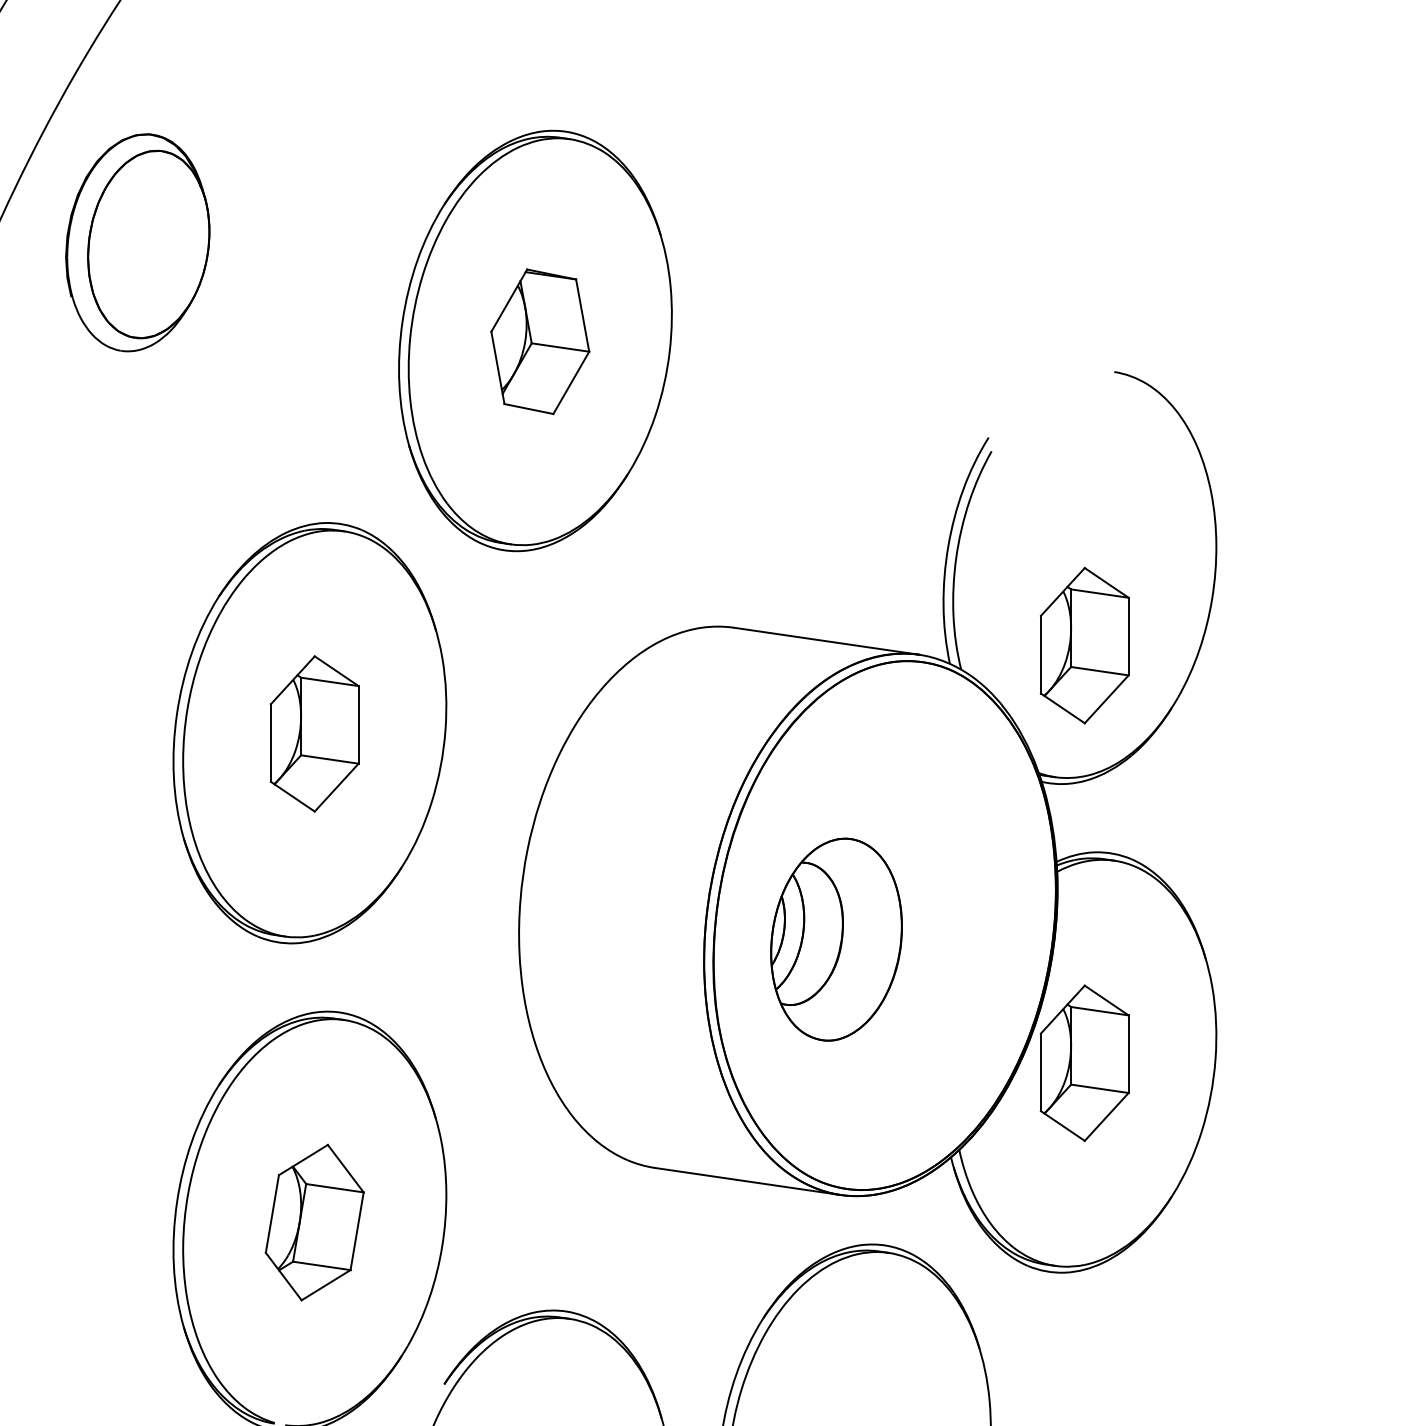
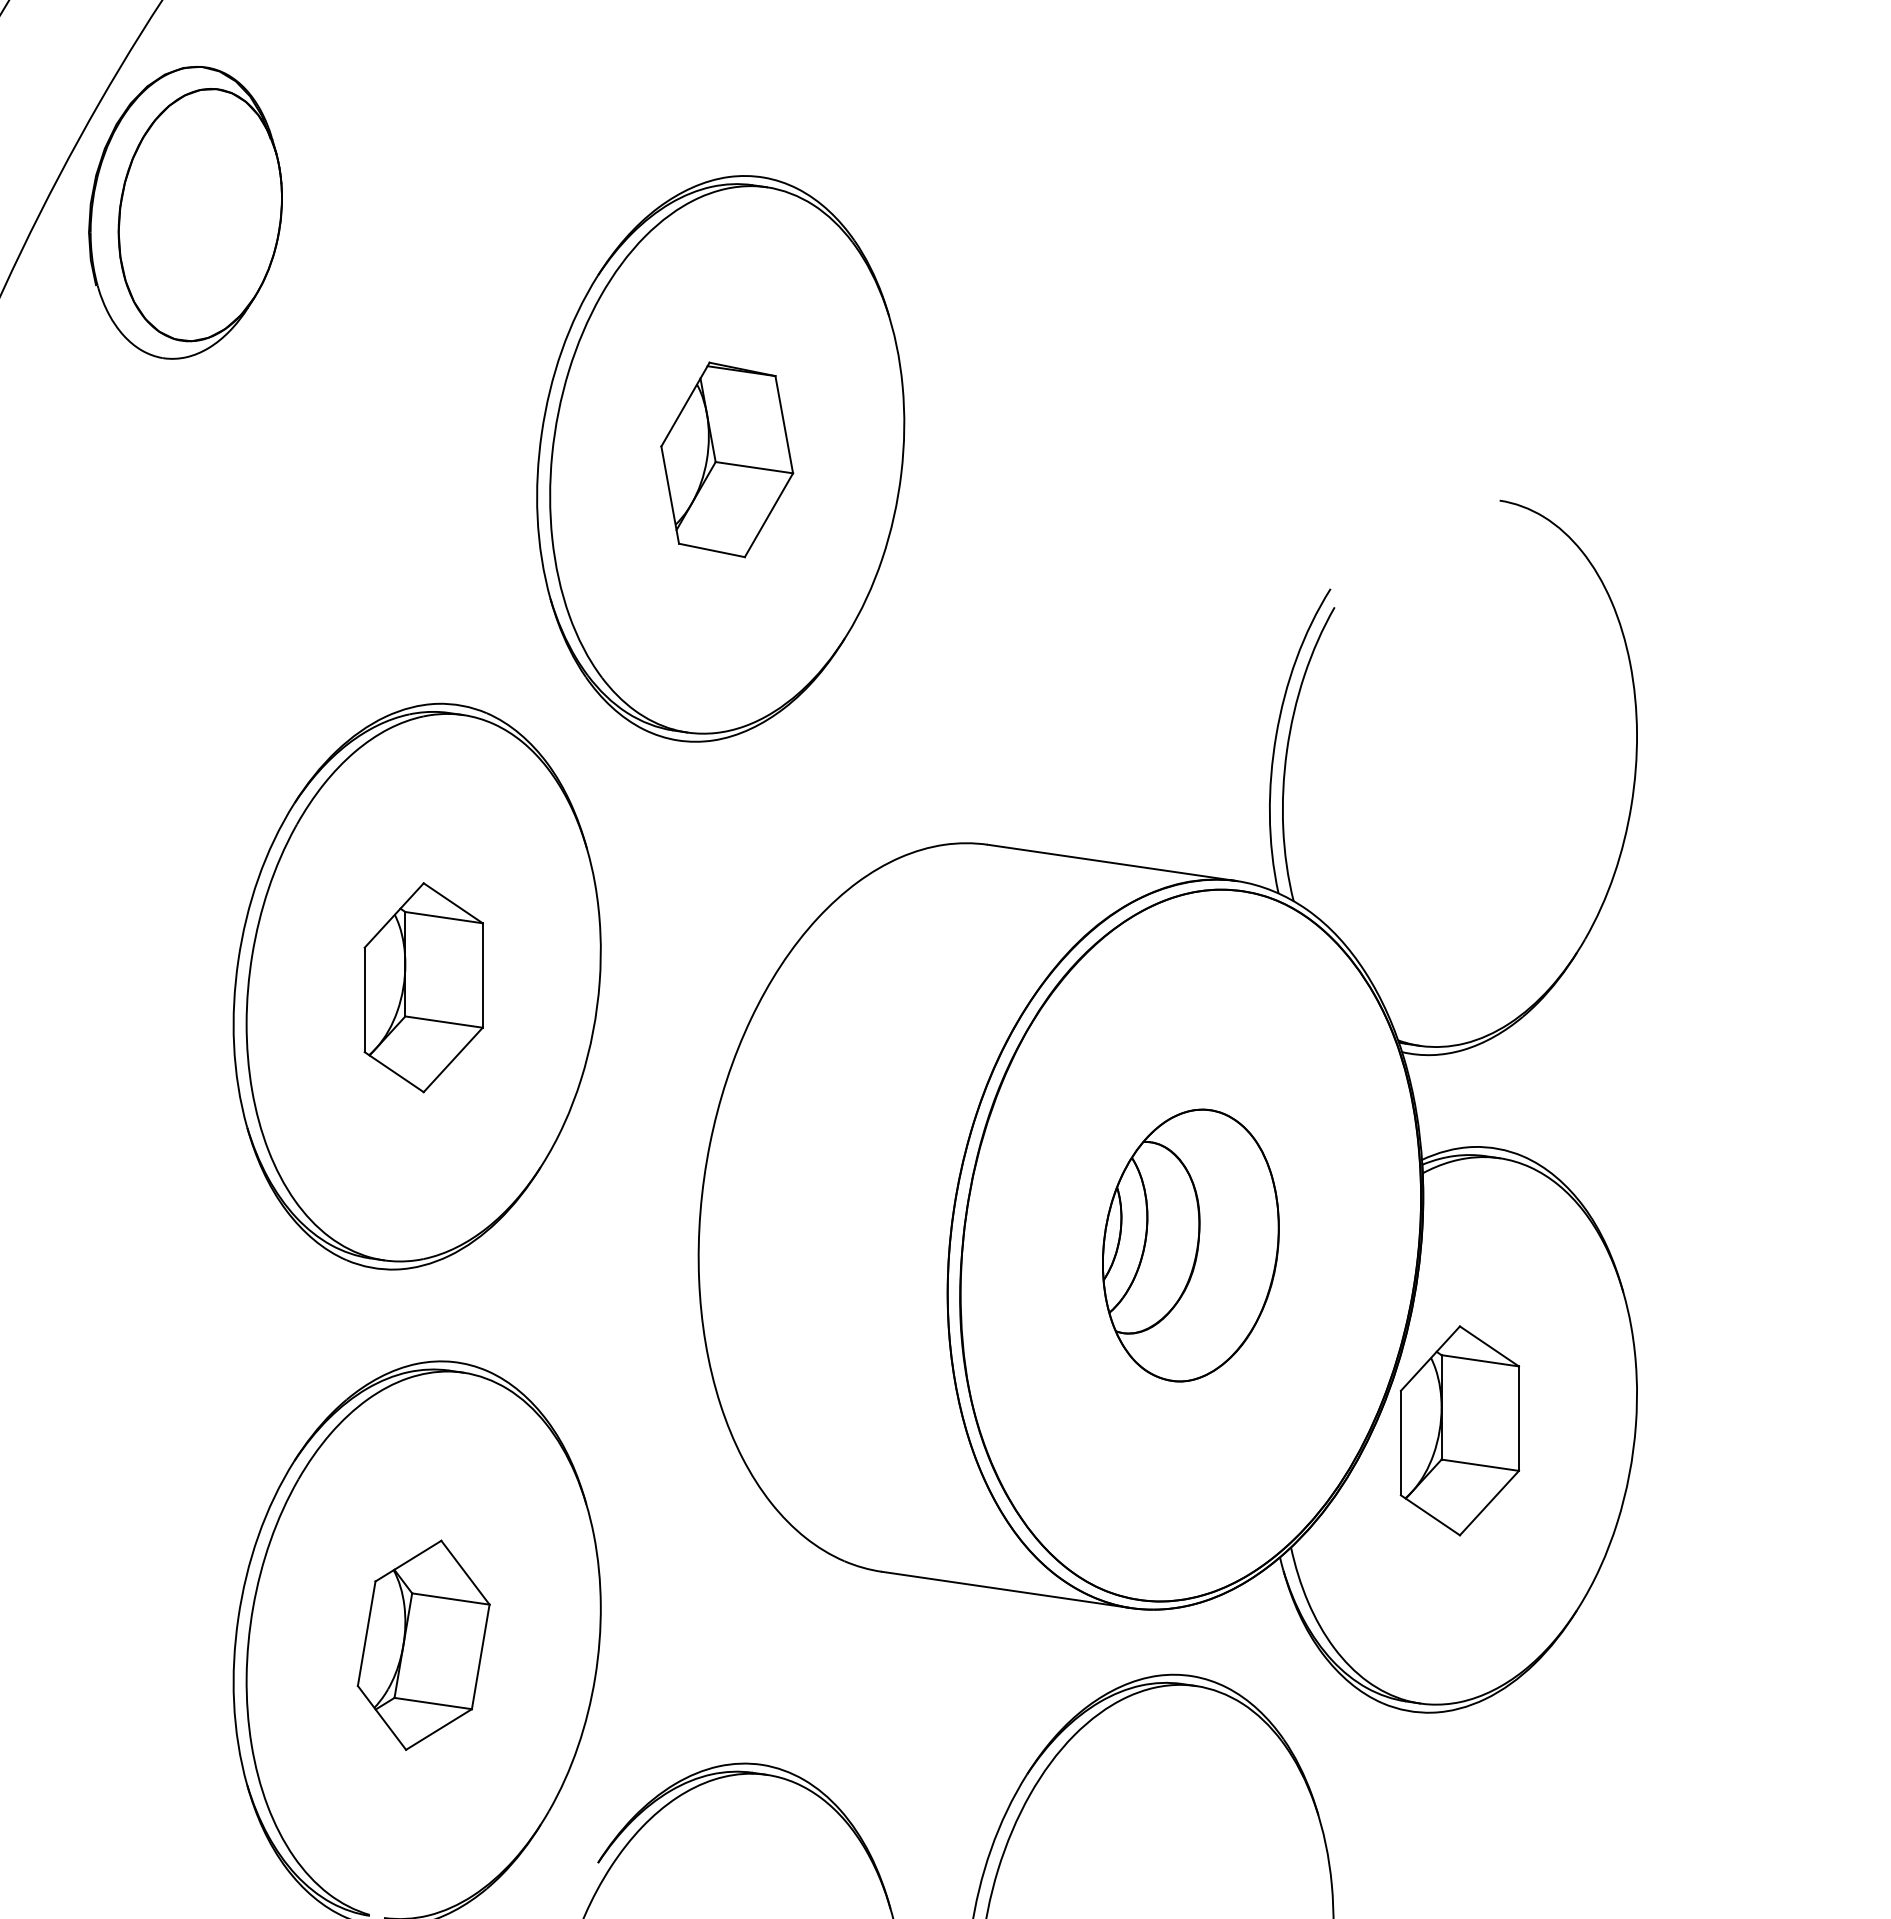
part: (137, 242) -> (185, 212), moved
part: (1084, 645) -> (1459, 868), removed
part: (836, 939) -> (1190, 1245), moved

